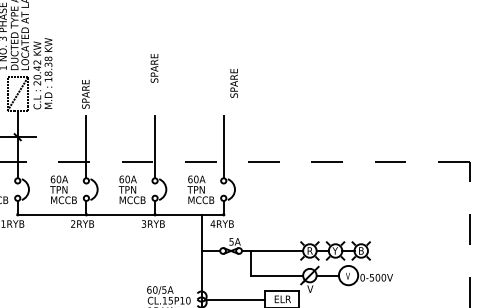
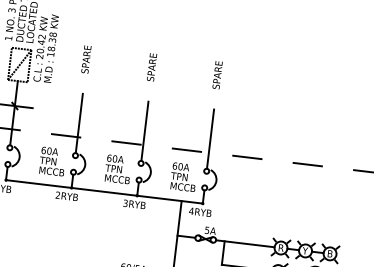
text: (154, 68) -> (151, 67), moved
text: (233, 83) -> (216, 75), moved
text: (85, 94) -> (86, 59), moved

